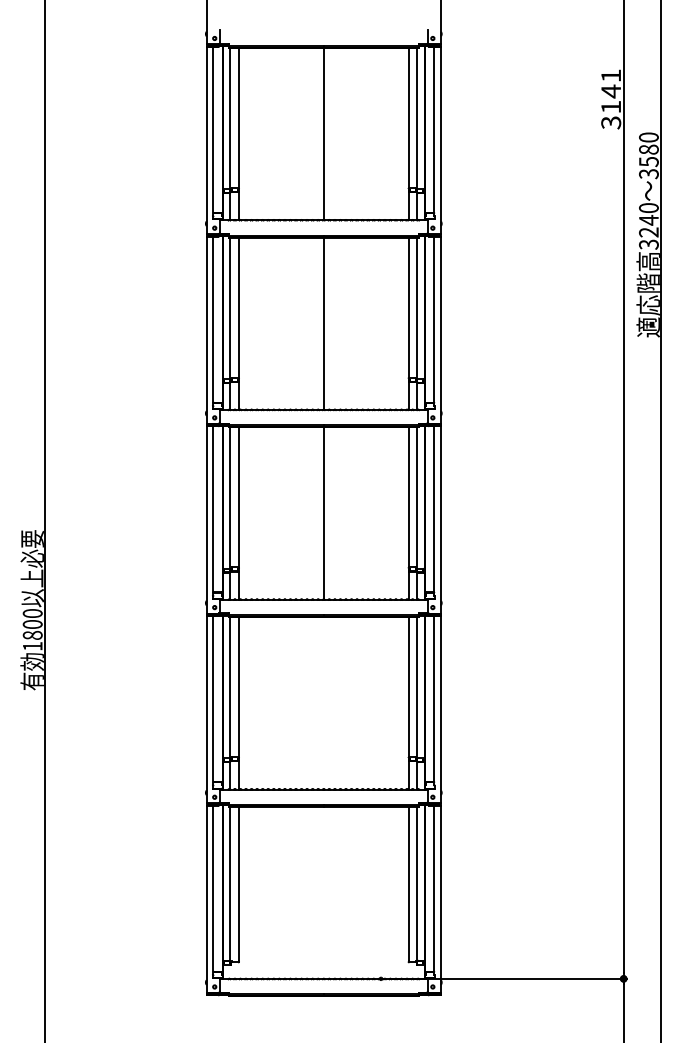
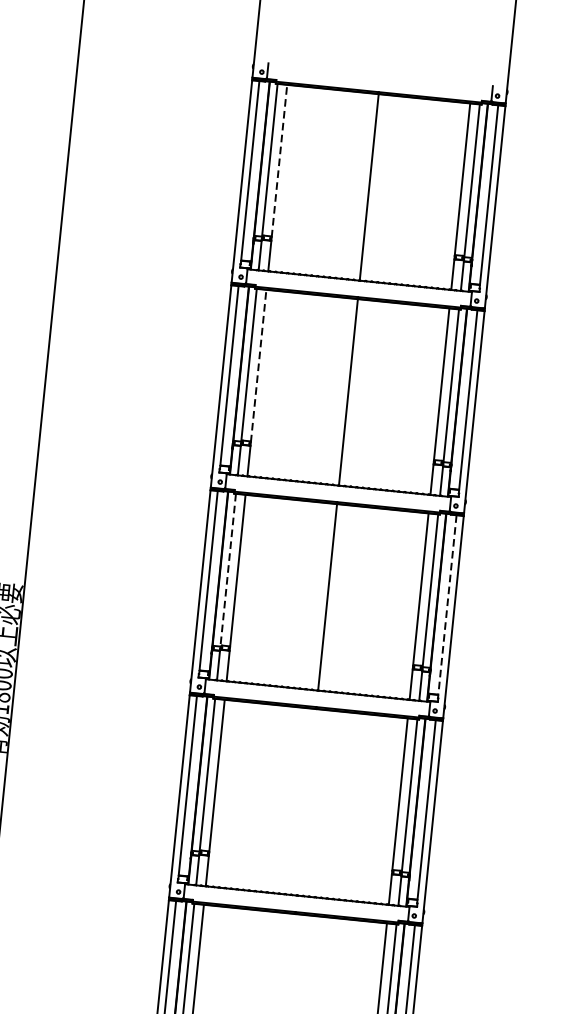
line: (239, 118) -> (279, 161), solid -> dashed
line: (239, 308) -> (258, 366), solid -> dashed
line: (230, 497) -> (228, 569), solid -> dashed
line: (434, 509) -> (447, 605), solid -> dashed

